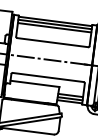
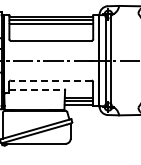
line: (47, 77) -> (50, 80), solid -> dashed
line: (35, 83) -> (37, 89), solid -> dashed

